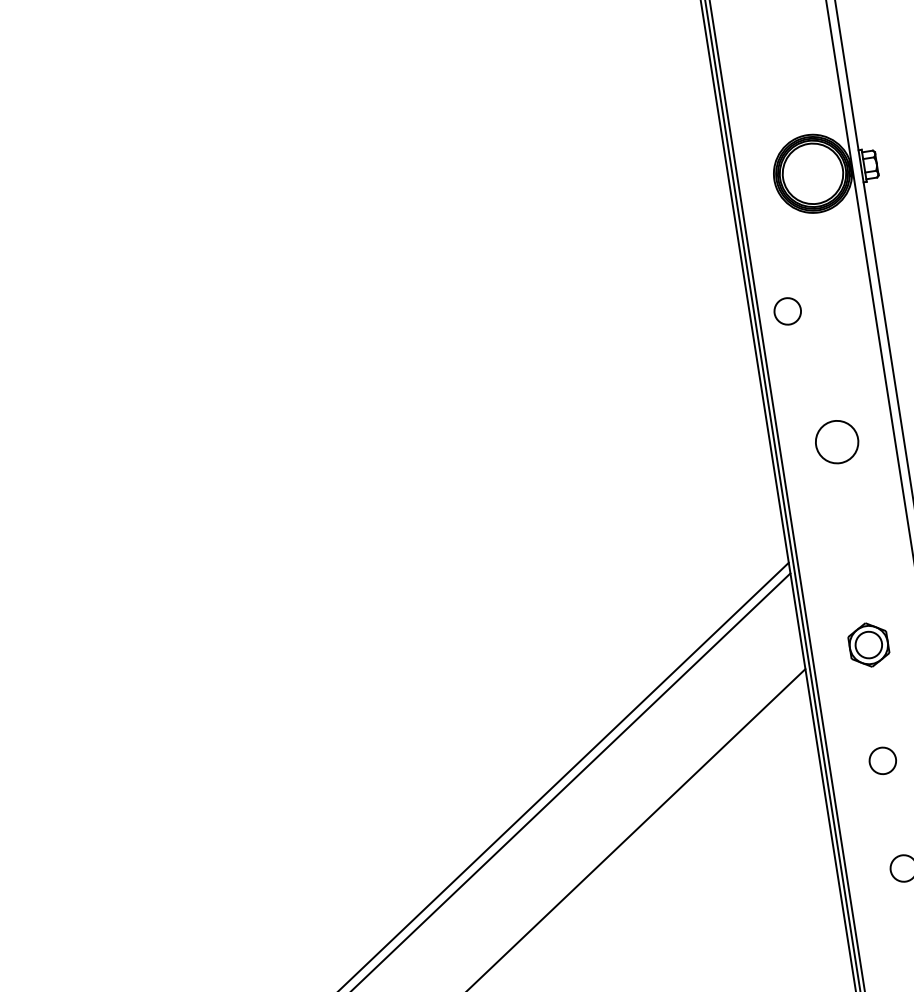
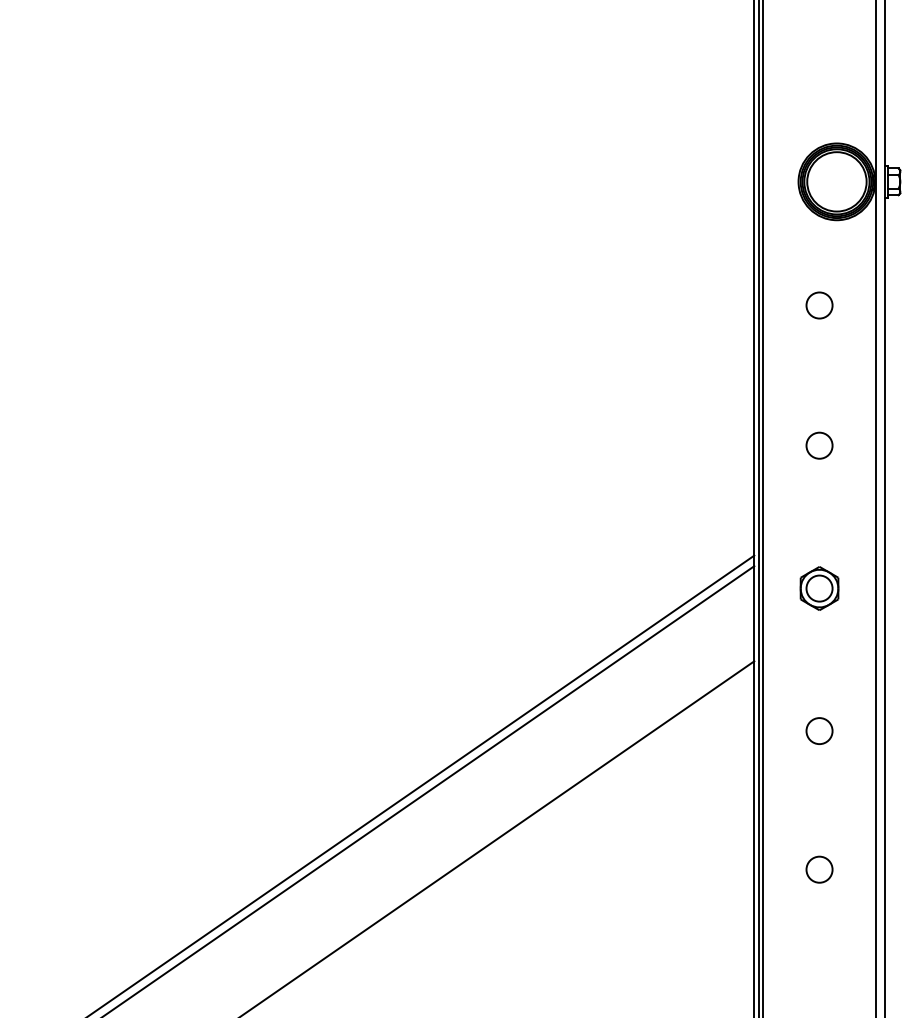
circle: (787, 311) -> (819, 305), moved
circle: (836, 441) -> (819, 445), size x0.62
part: (868, 644) -> (819, 588), moved
circle: (882, 760) -> (819, 730), moved

